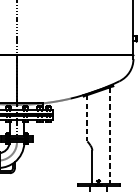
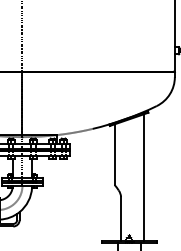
line: (87, 118) -> (114, 155), dashed -> solid
line: (109, 136) -> (143, 178), dashed -> solid

